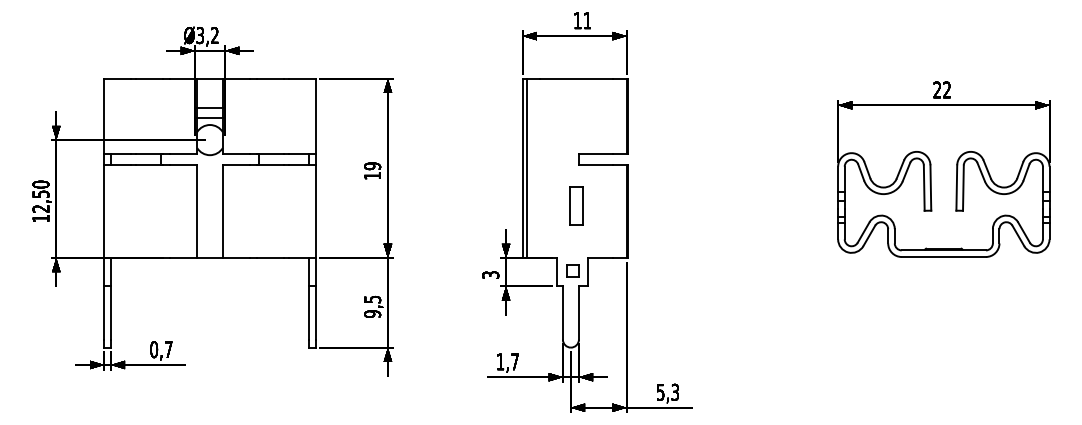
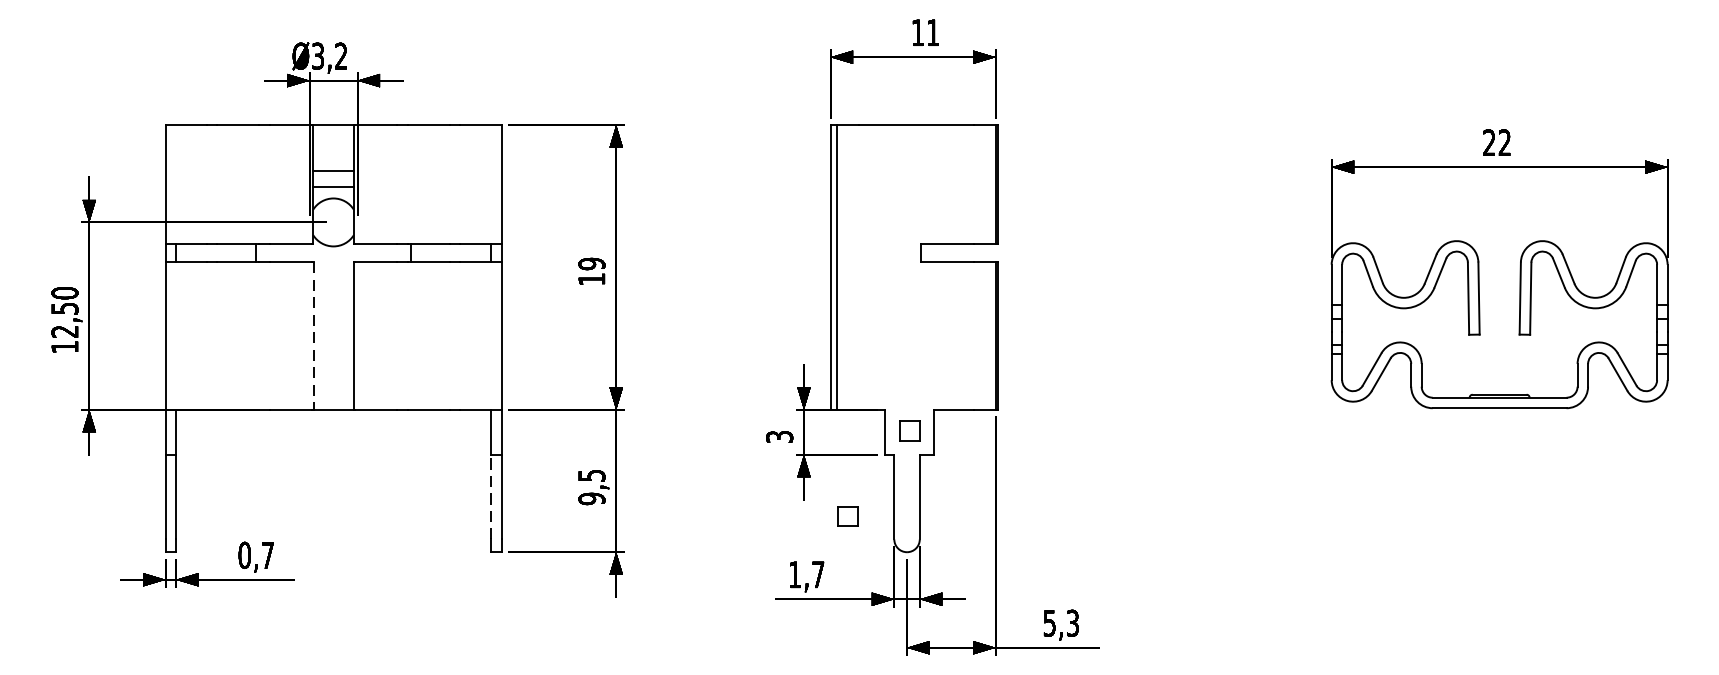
part: (576, 205) -> (915, 326), removed
line: (197, 212) -> (313, 337), solid -> dashed
line: (309, 312) -> (491, 496), solid -> dashed
part: (533, 324) -> (847, 515), added

